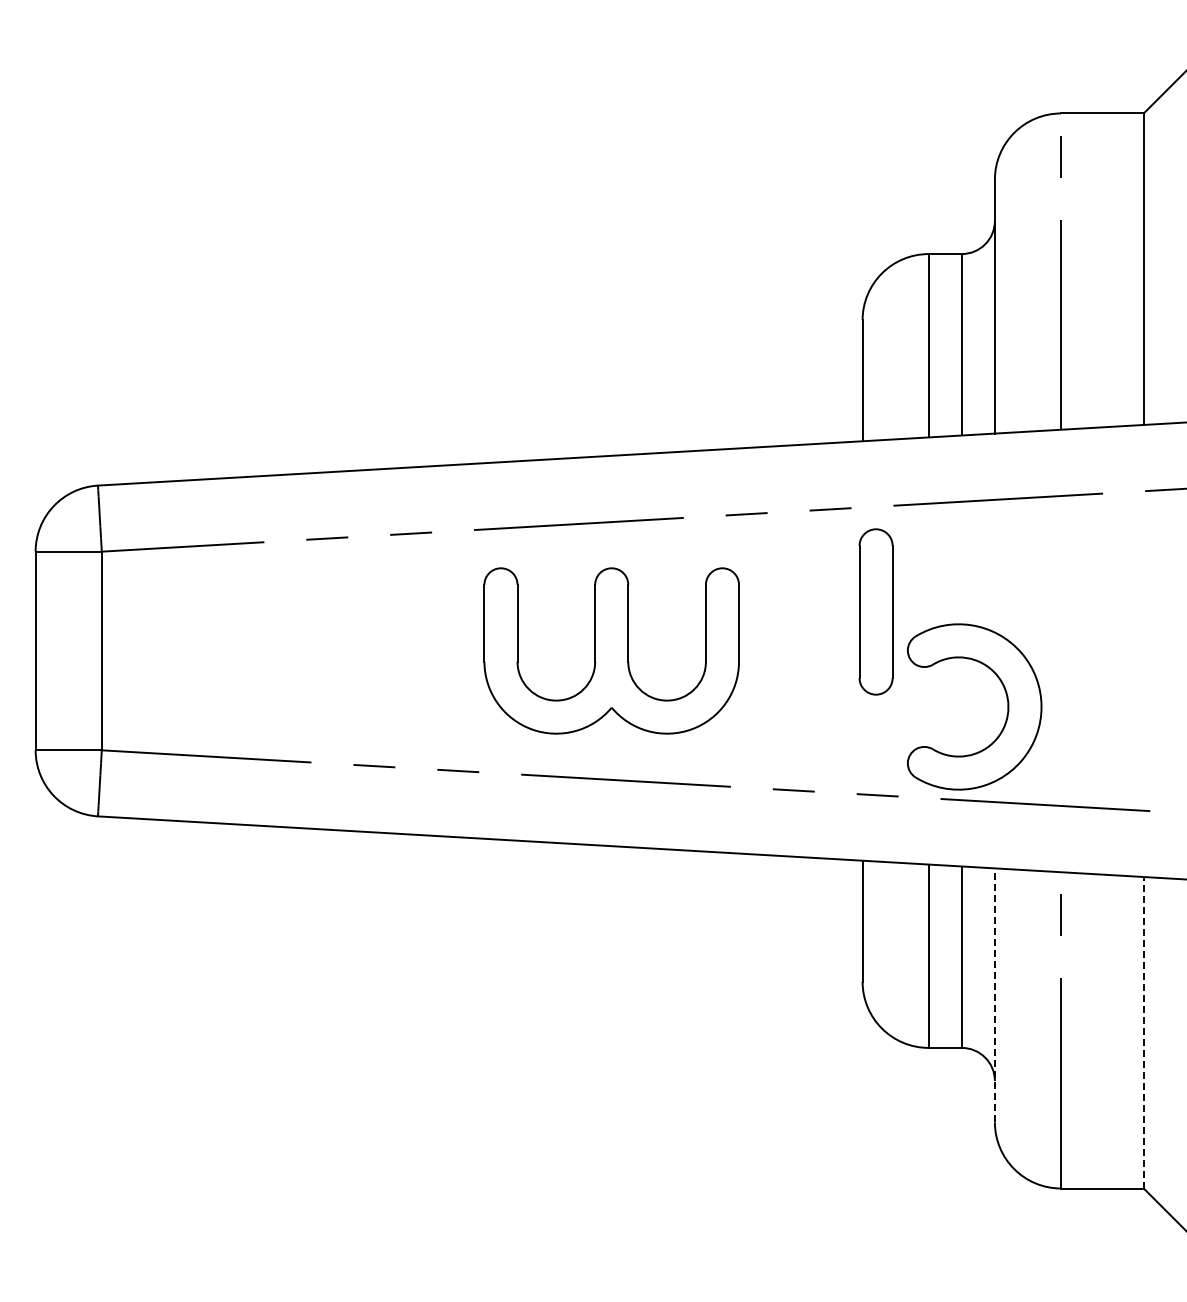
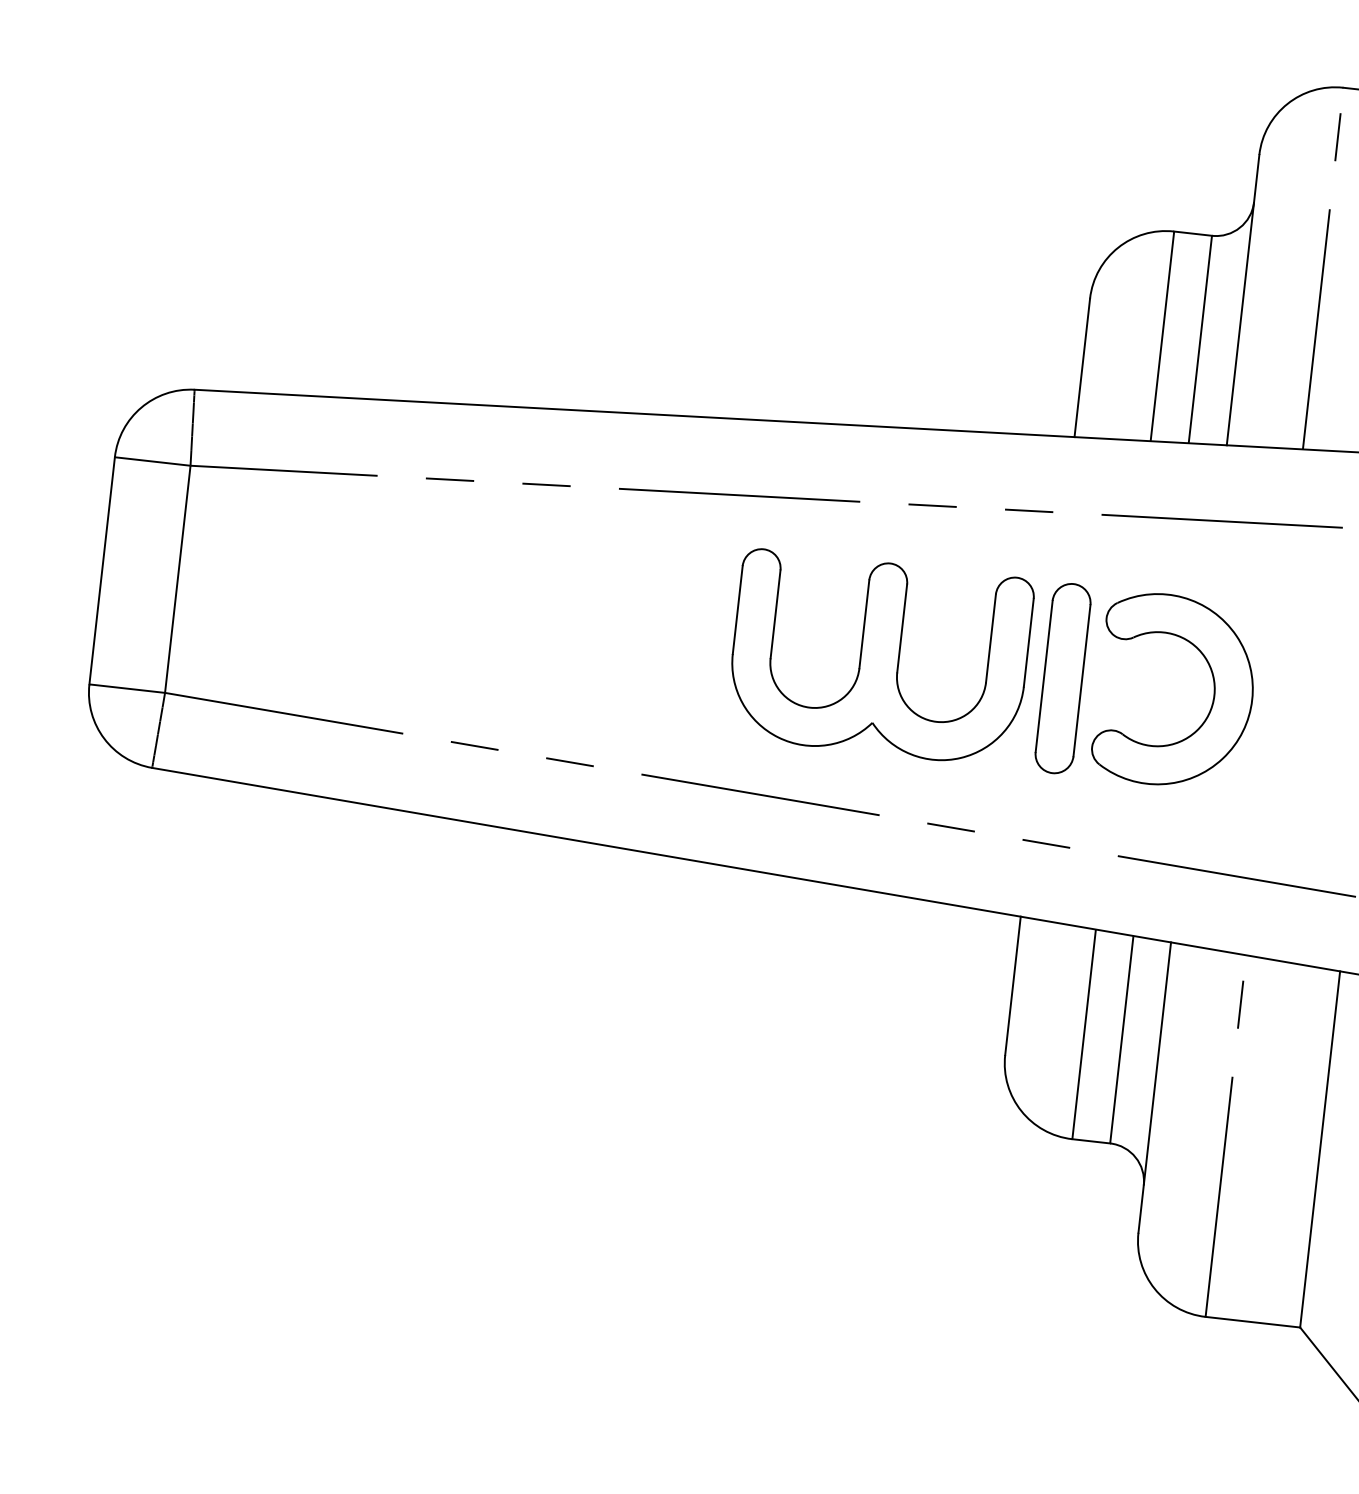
part: (875, 611) -> (1062, 677), moved
part: (611, 650) -> (879, 657), moved
part: (1006, 699) -> (1213, 686), moved
line: (994, 995) -> (1154, 1087), dashed -> solid
line: (1143, 1032) -> (1319, 1149), dashed -> solid

